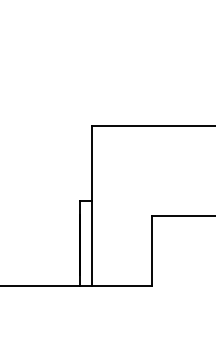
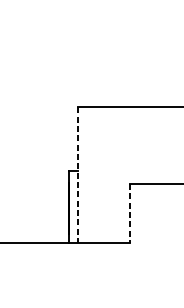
line: (91, 205) -> (77, 174), solid -> dashed
line: (152, 251) -> (129, 213), solid -> dashed

